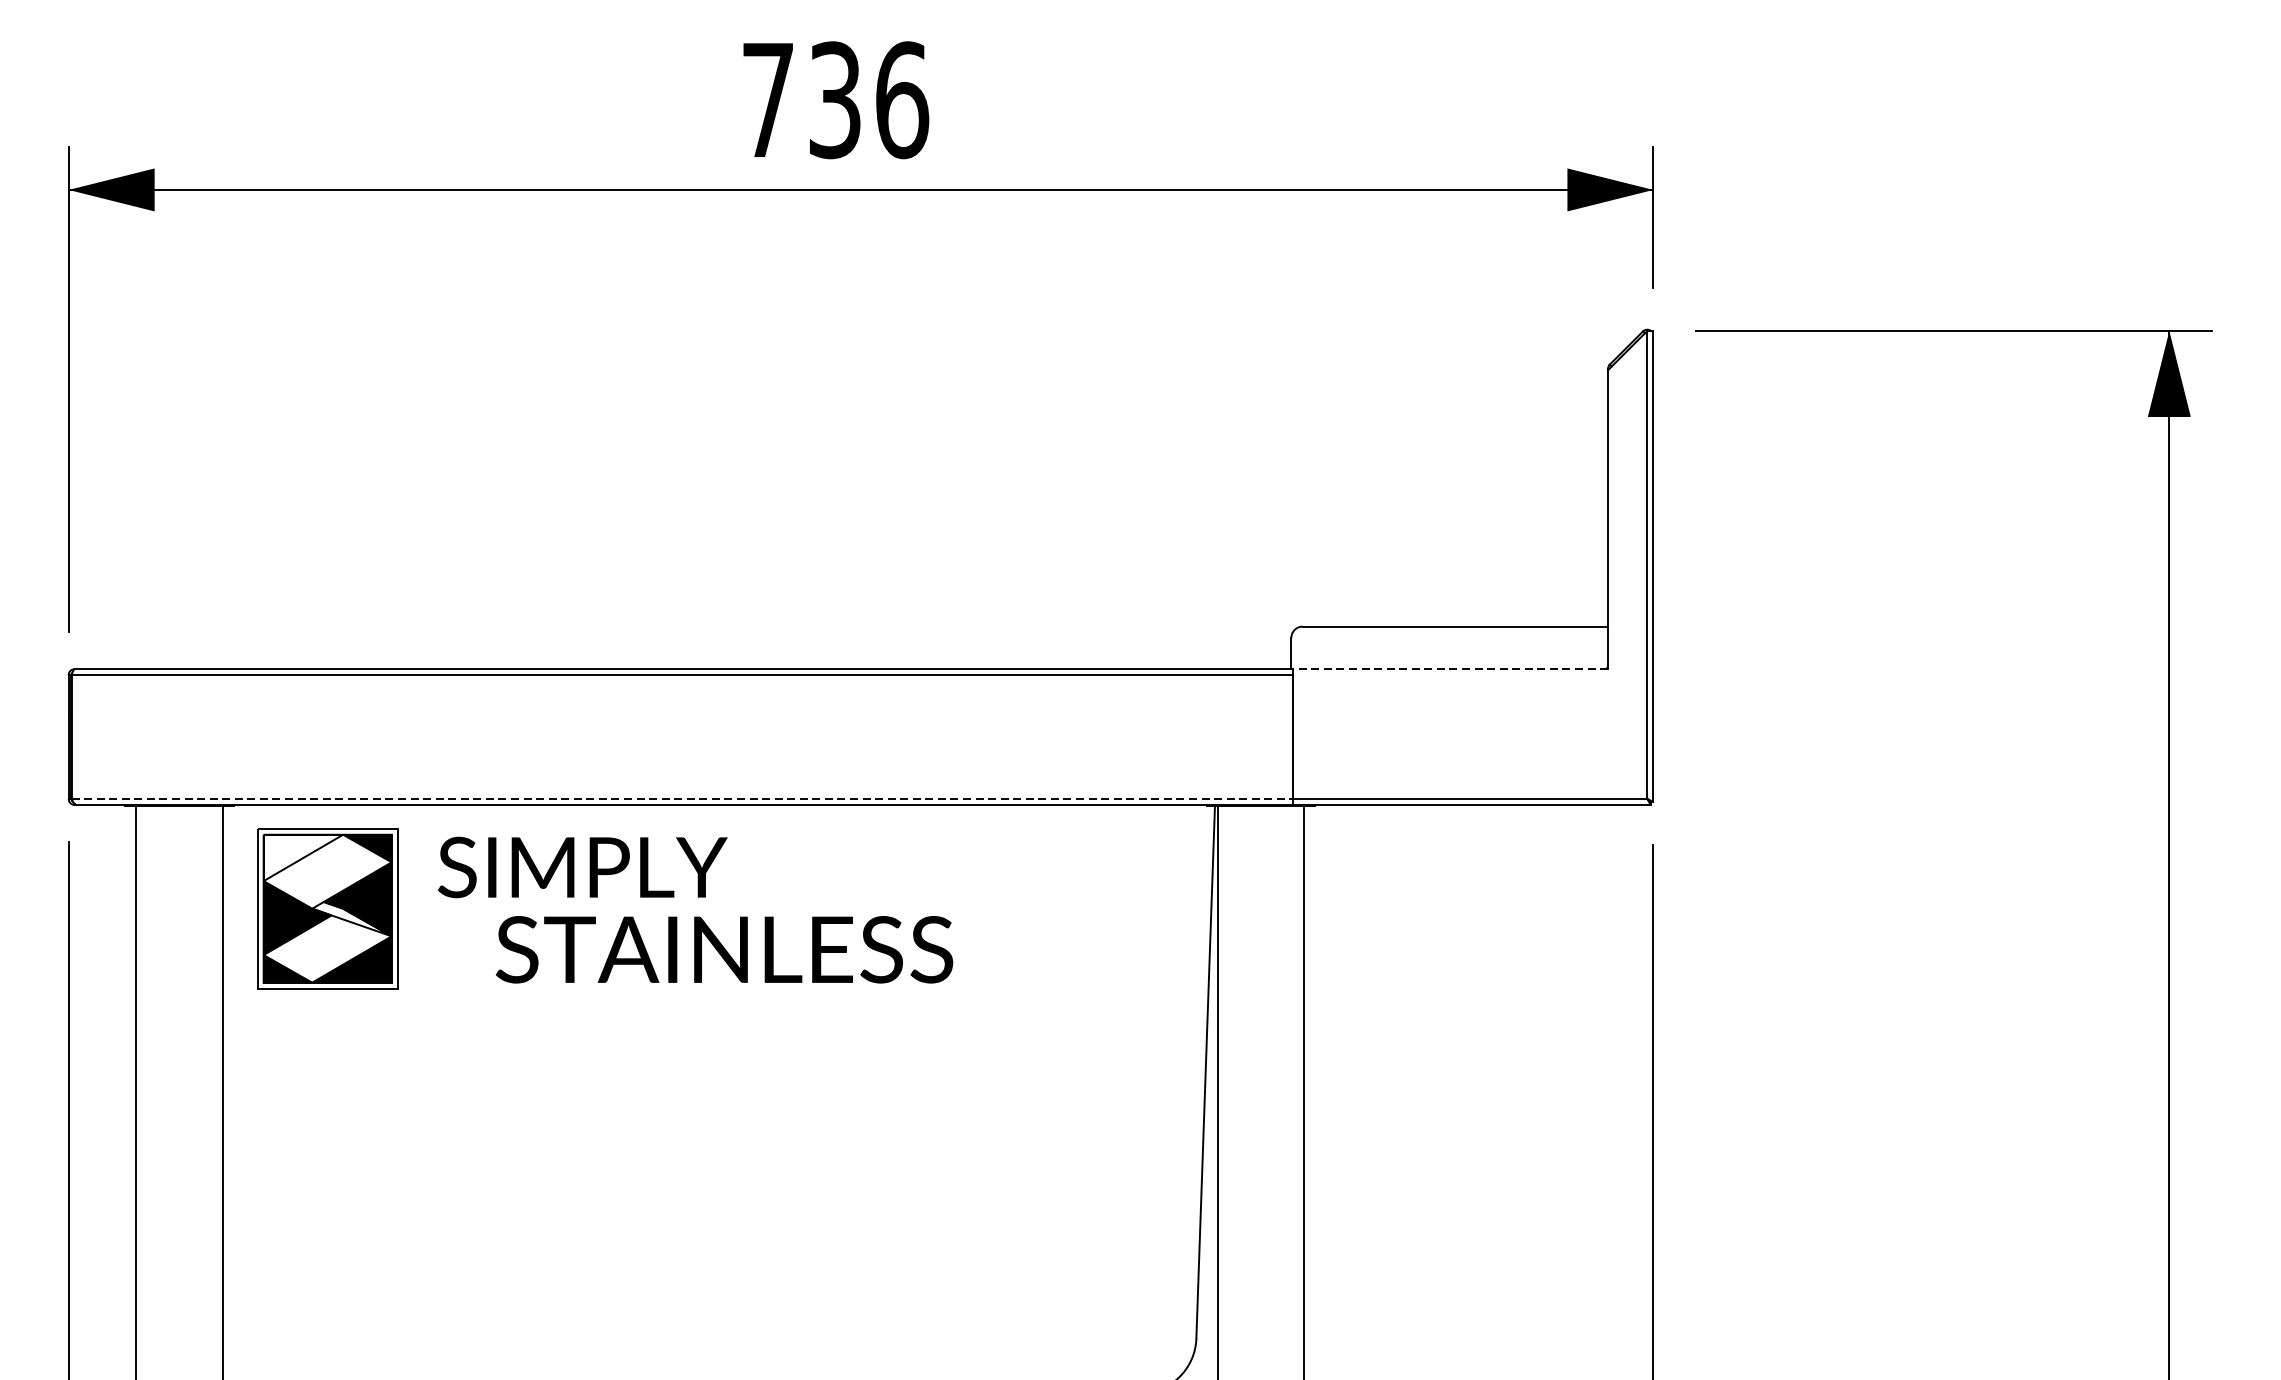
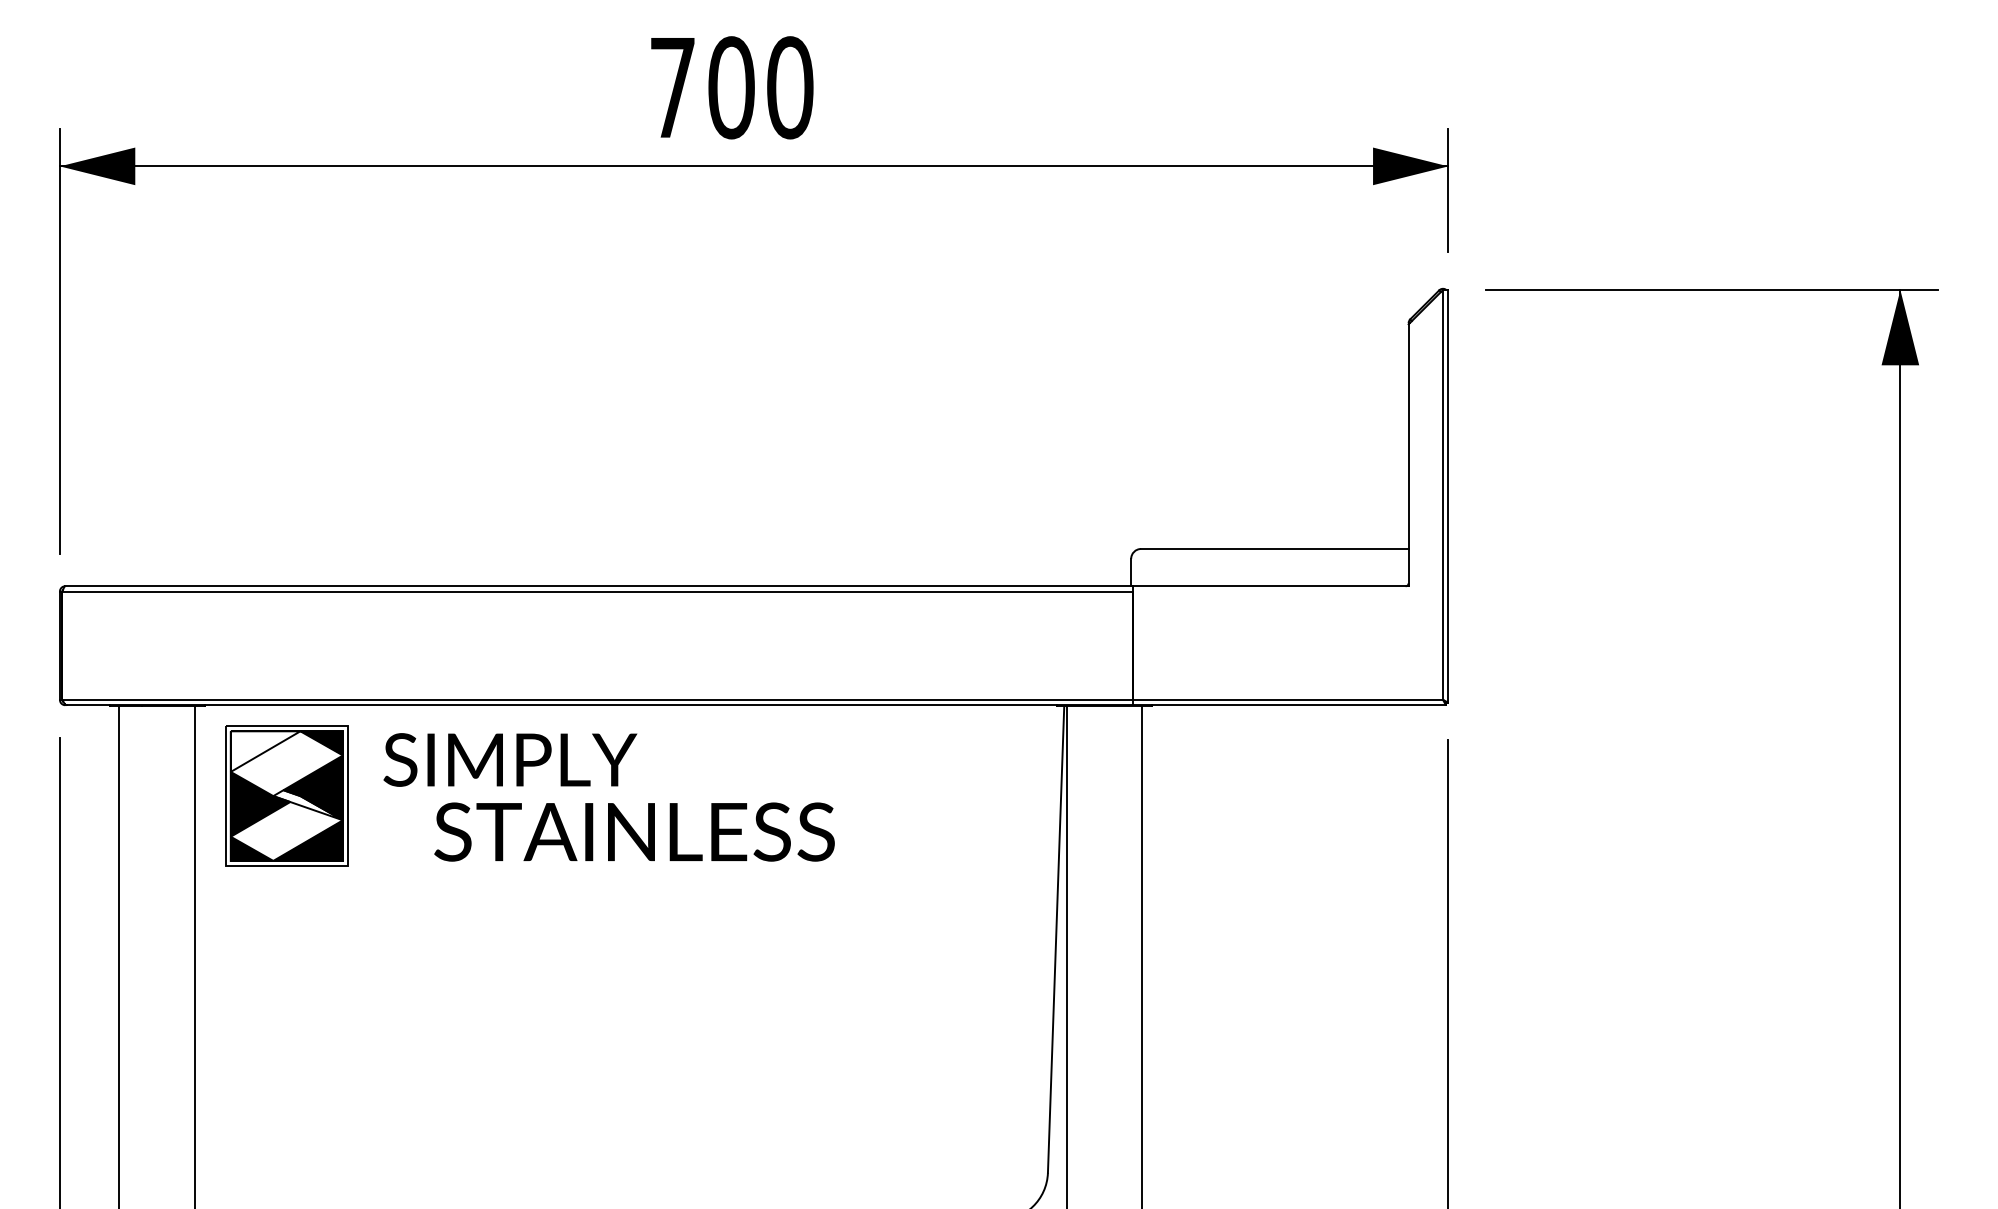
text: (868, 99) -> (760, 87), 736 -> 700
line: (1450, 669) -> (1270, 586), dashed -> solid
line: (683, 798) -> (598, 699), dashed -> solid

